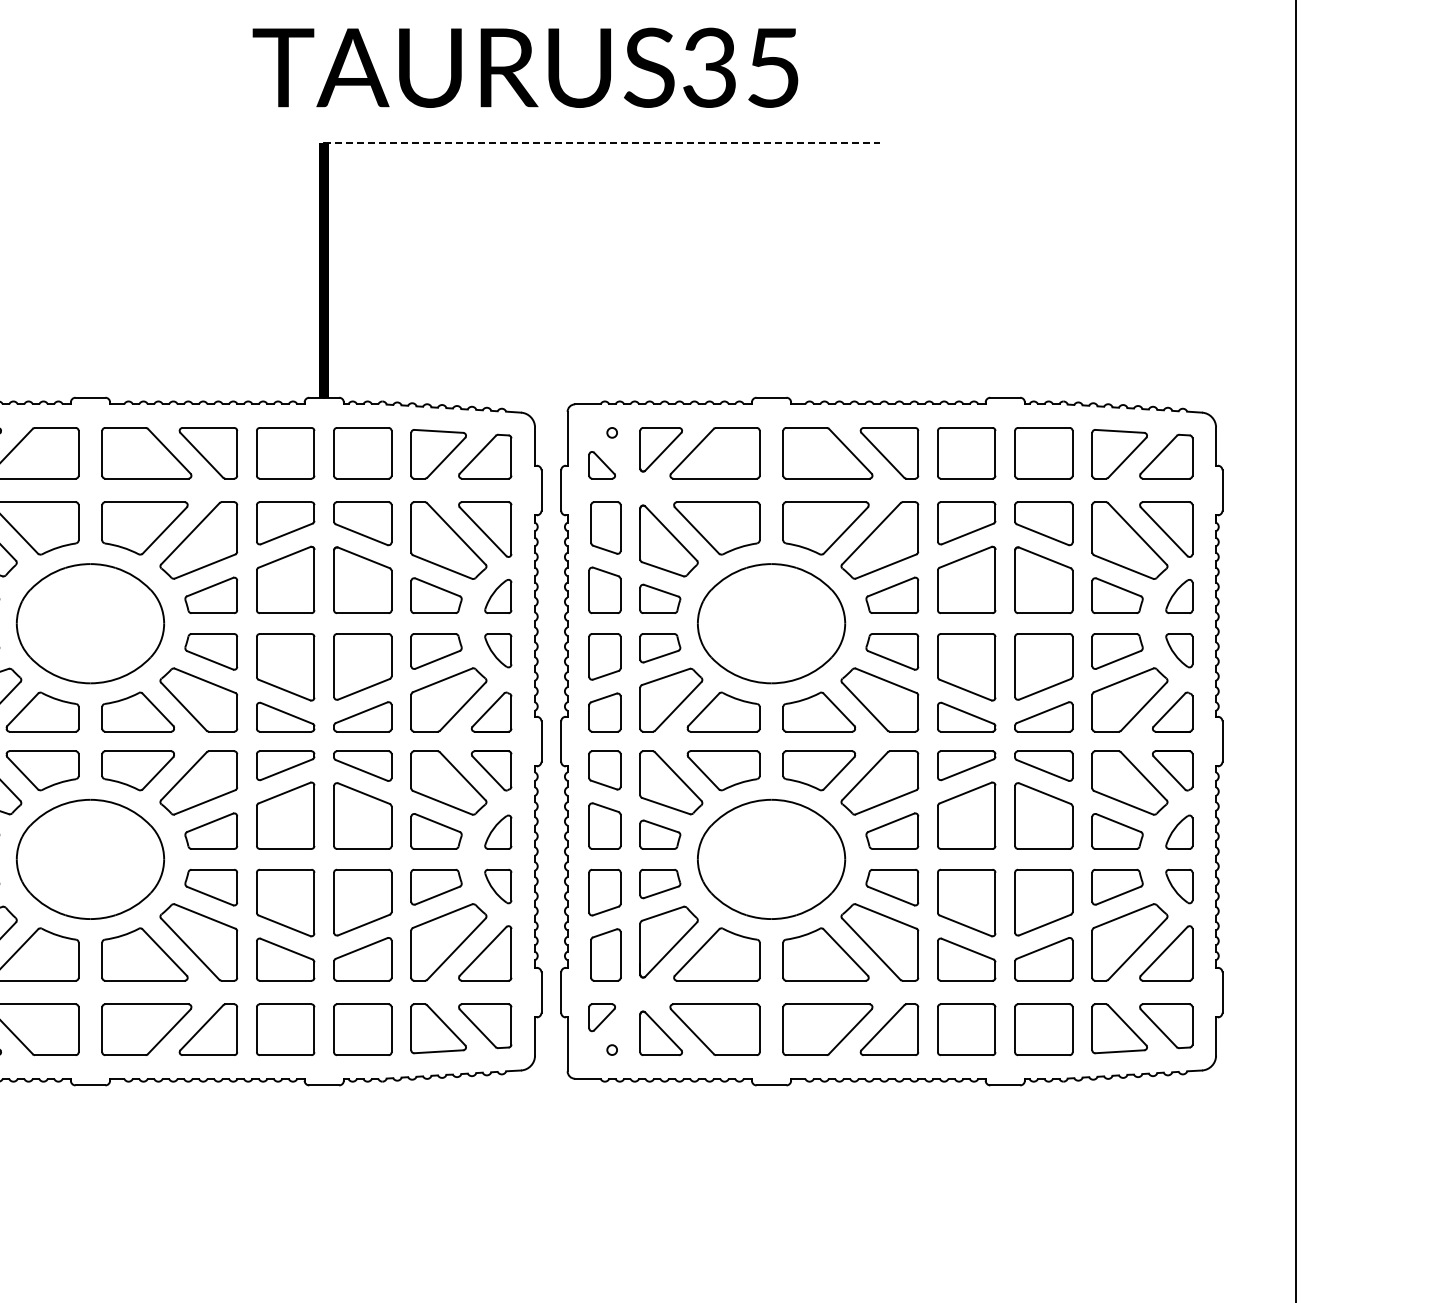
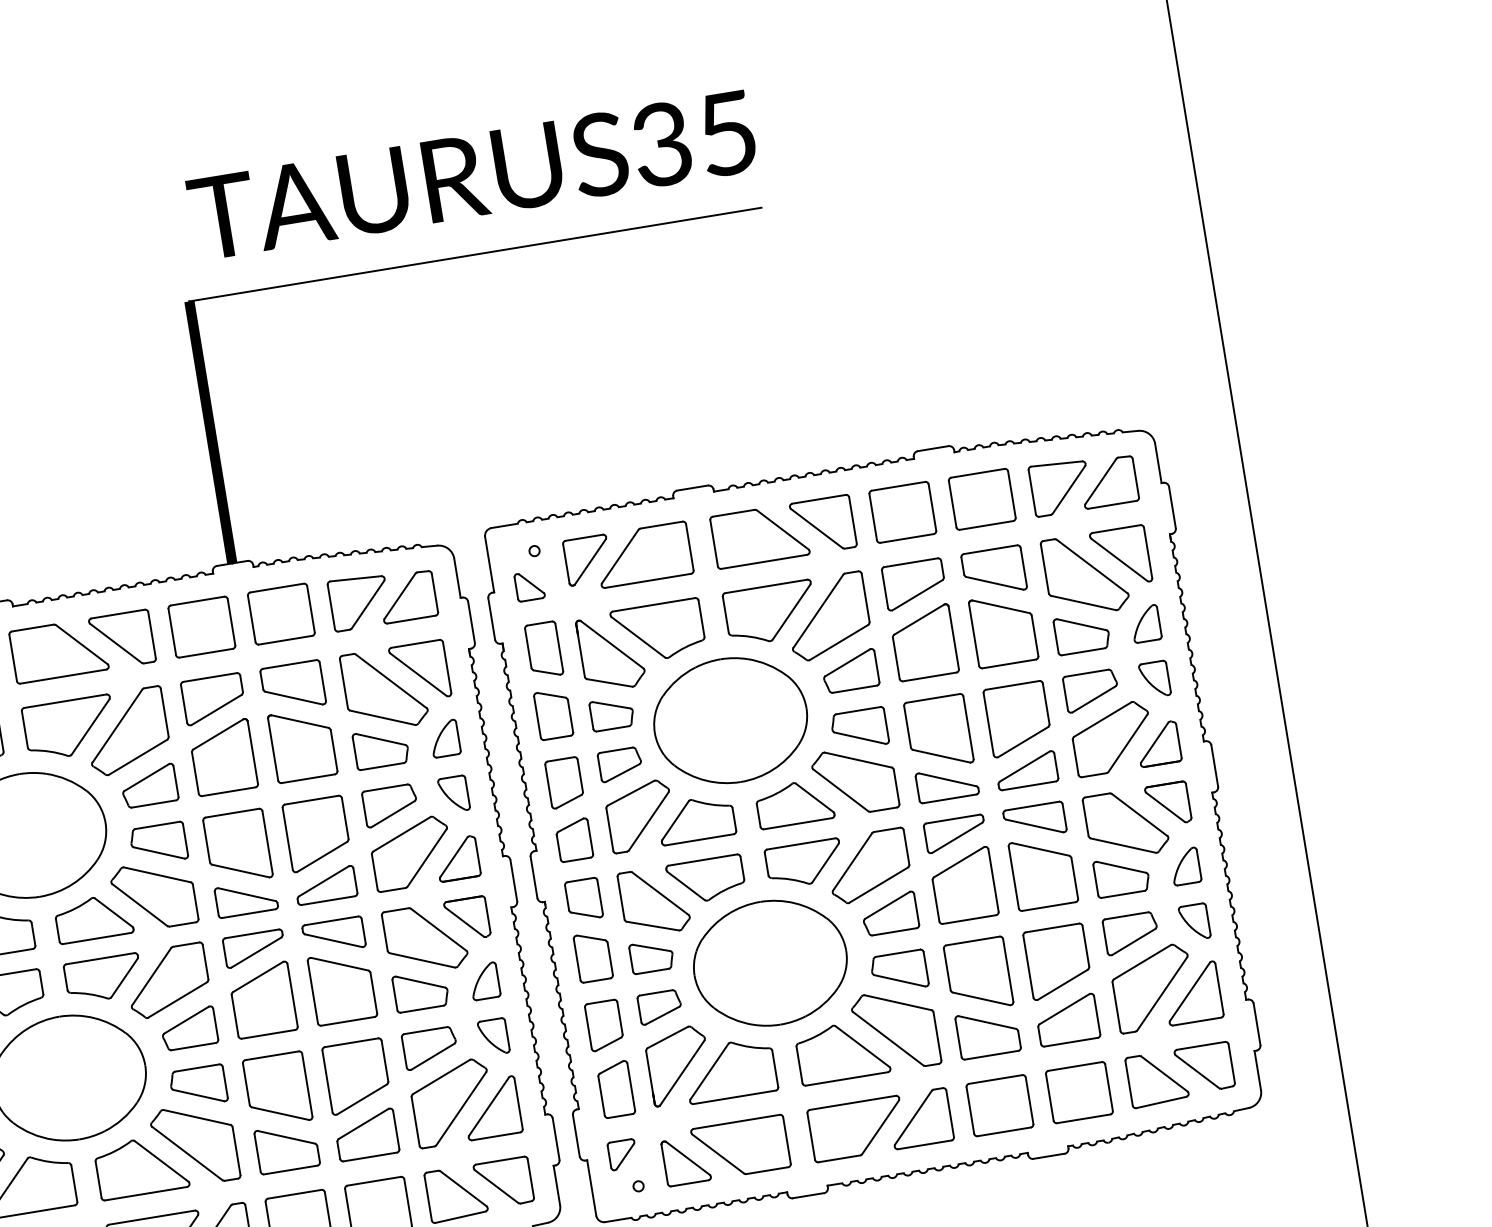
text: (525, 67) -> (472, 175), moved
line: (602, 143) -> (475, 254), dashed -> solid

